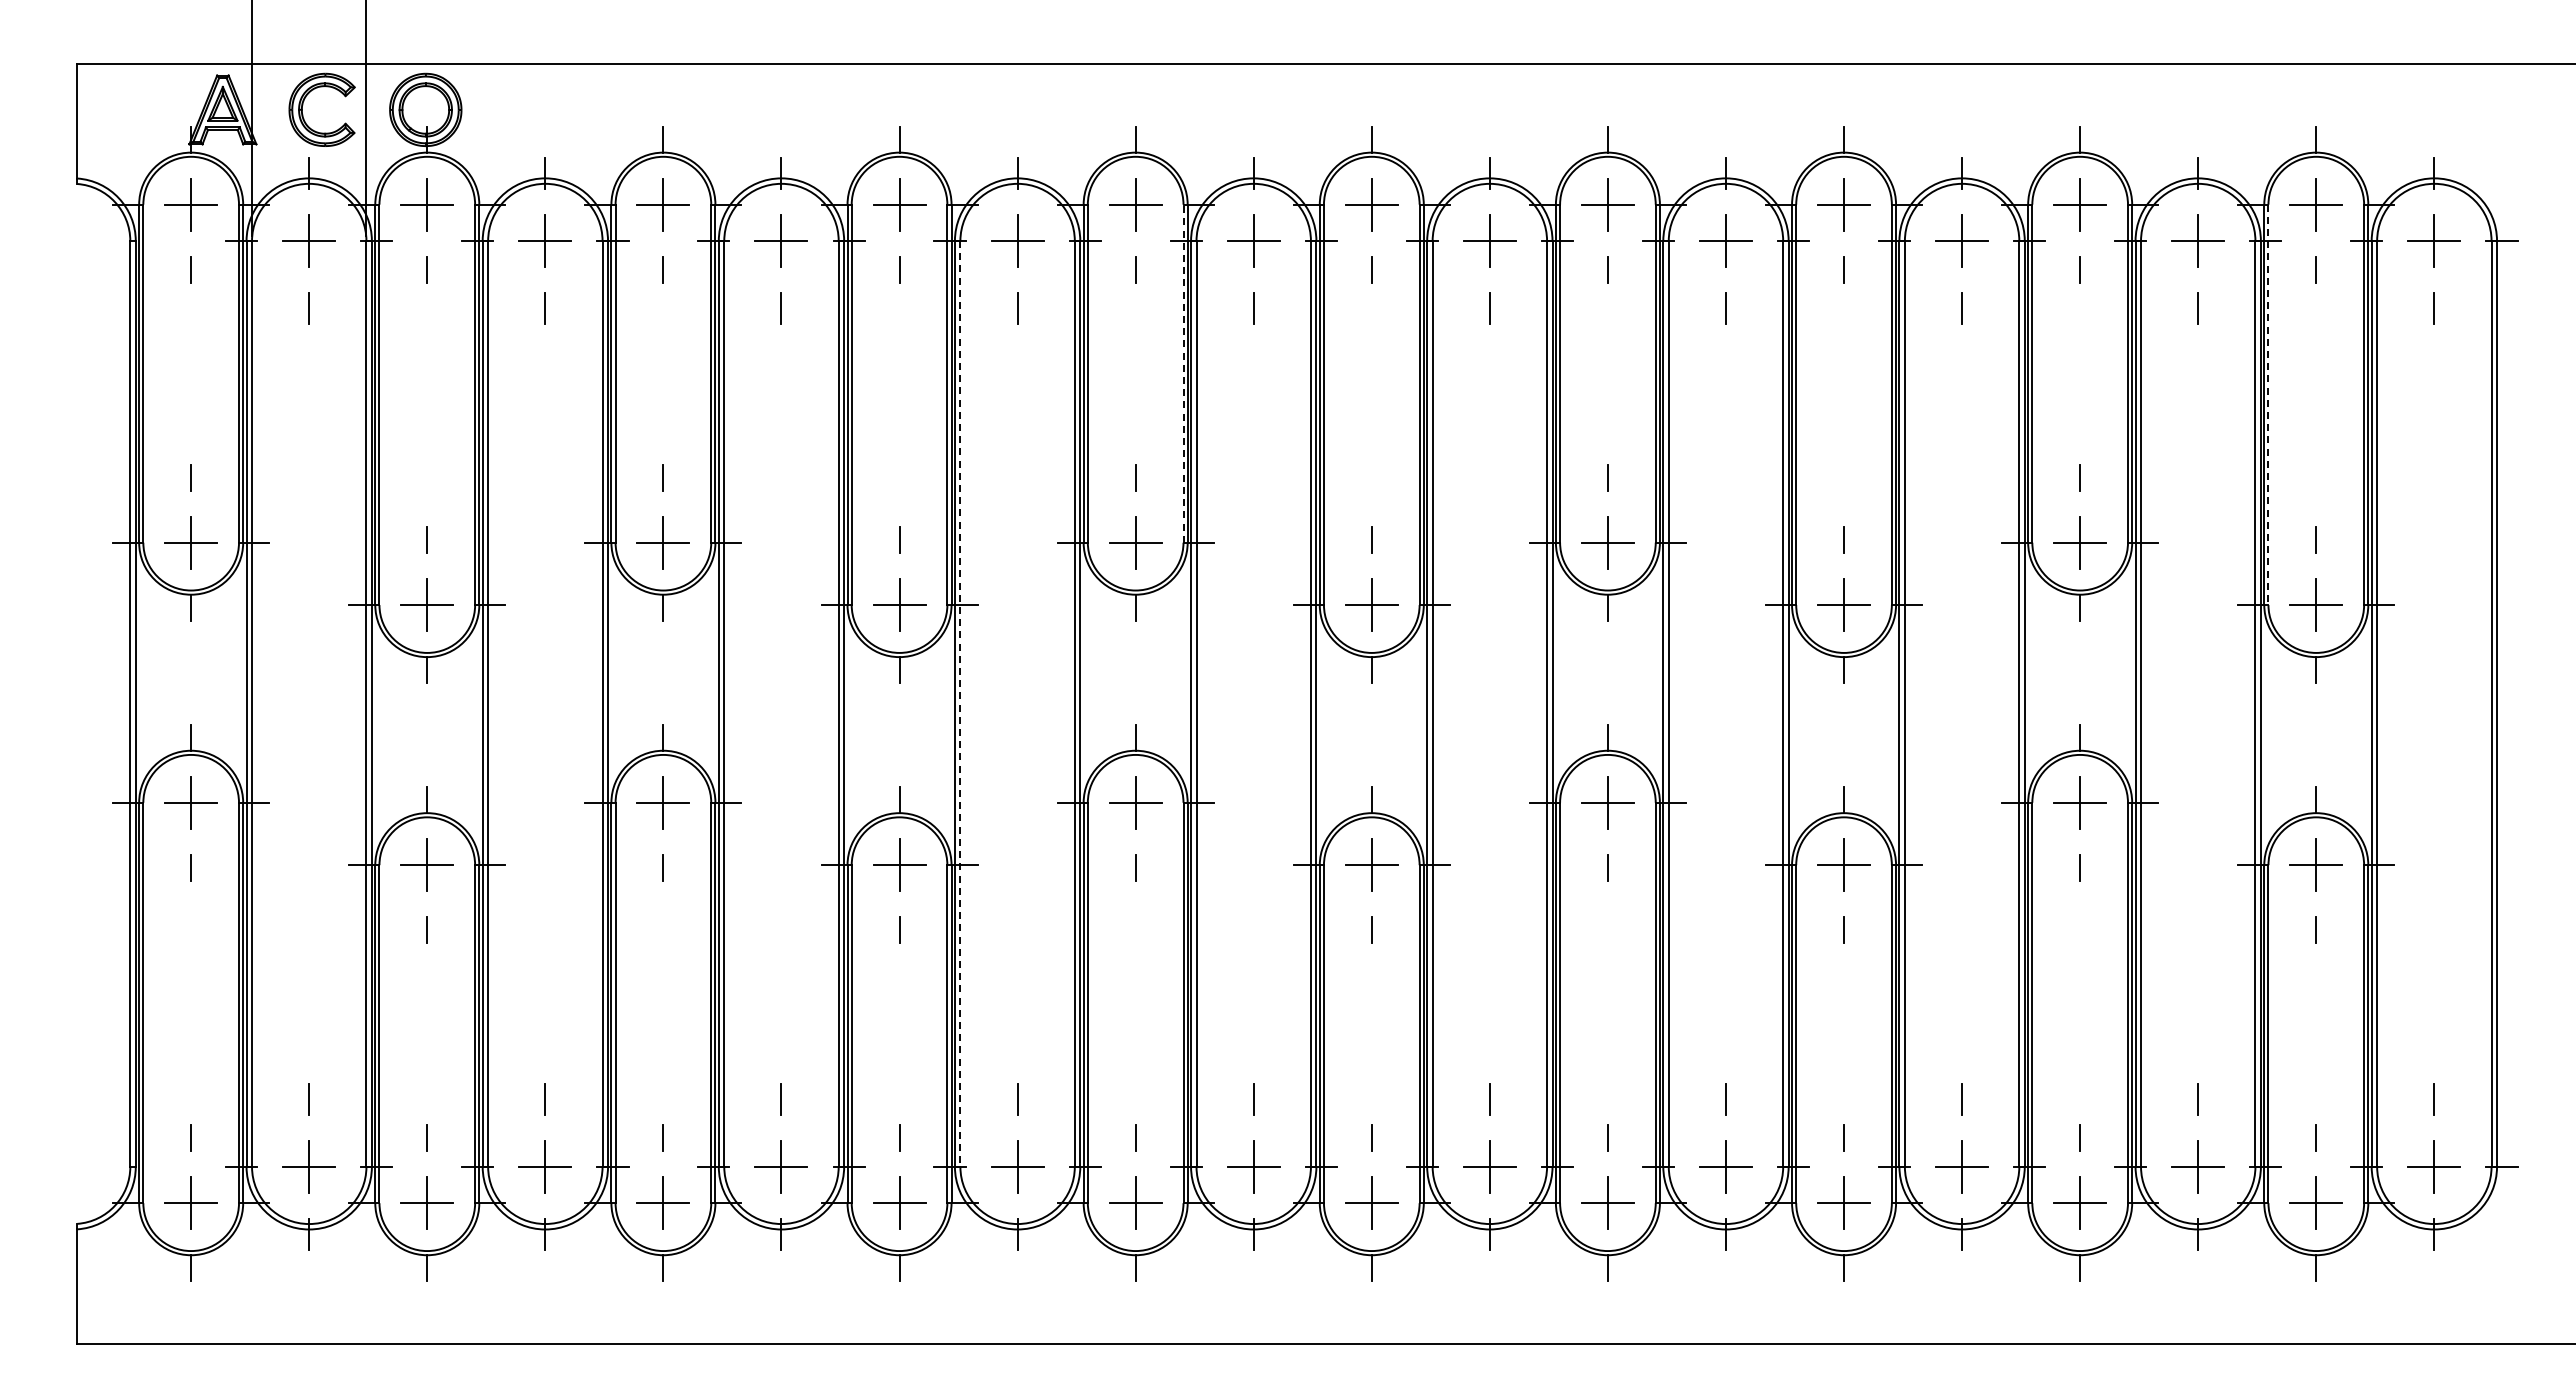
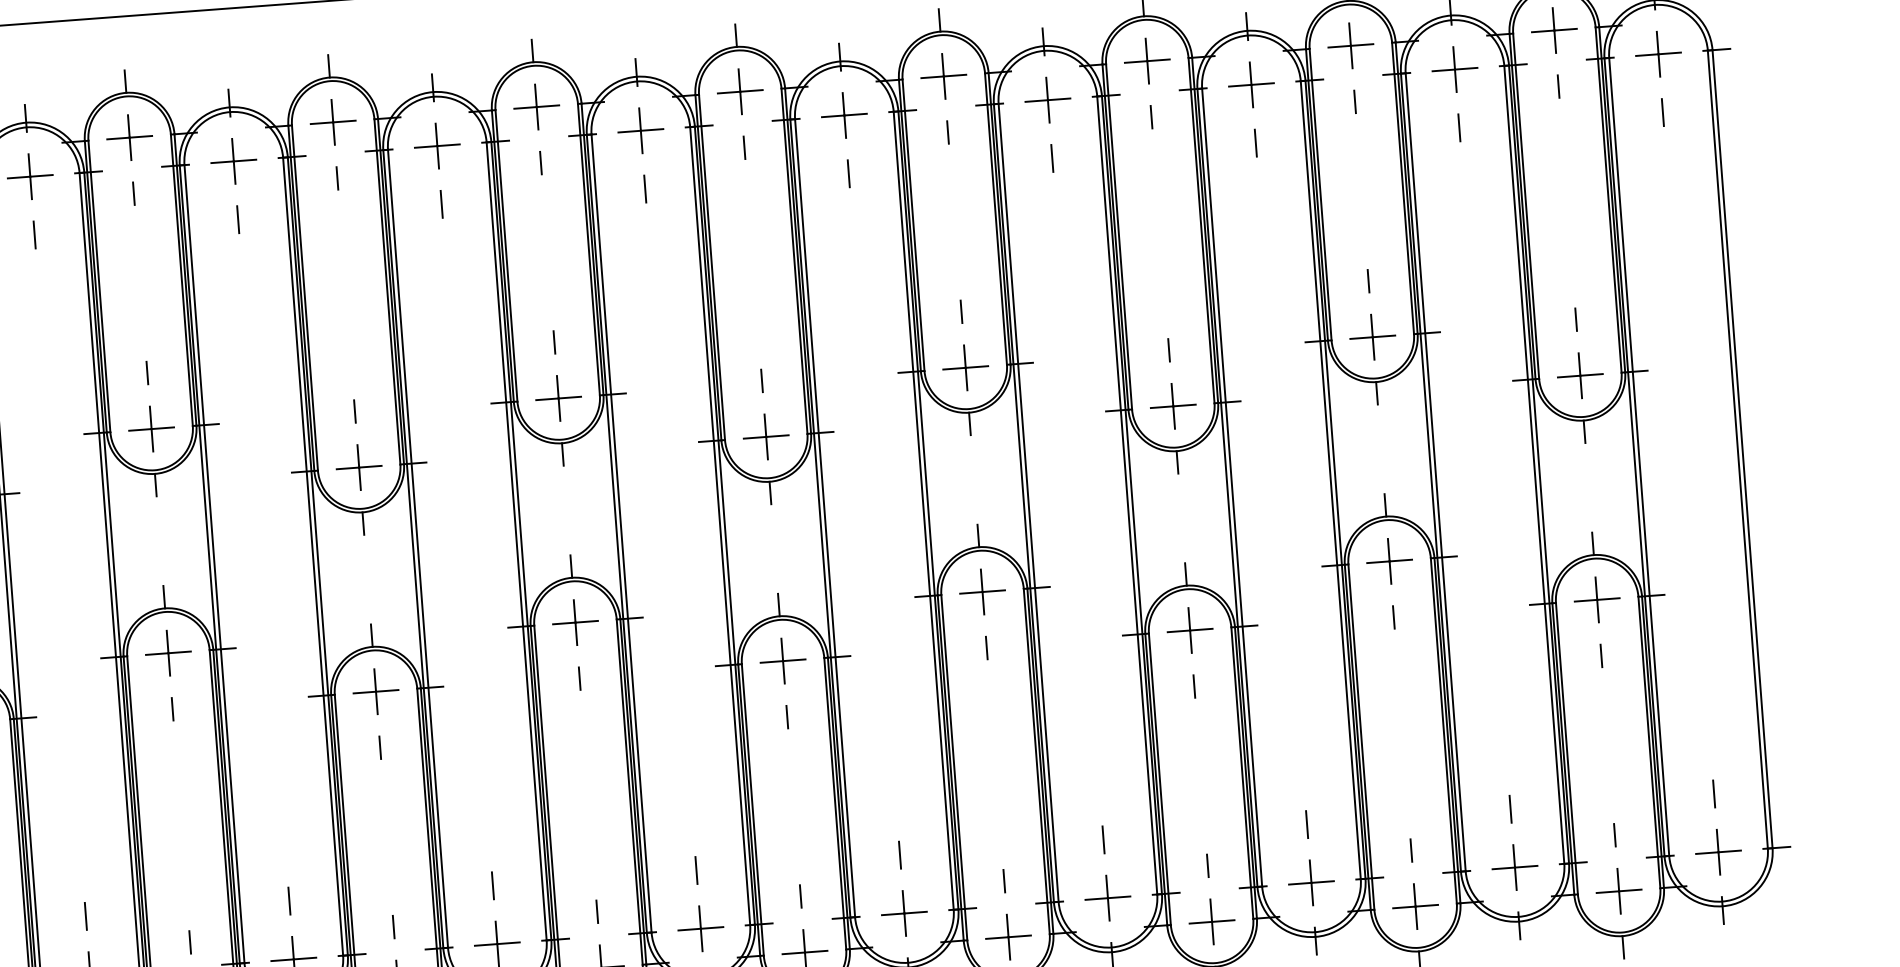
line: (1183, 373) -> (588, 249), dashed -> solid
line: (2268, 405) -> (1526, 206), dashed -> solid
line: (960, 703) -> (418, 548), dashed -> solid

